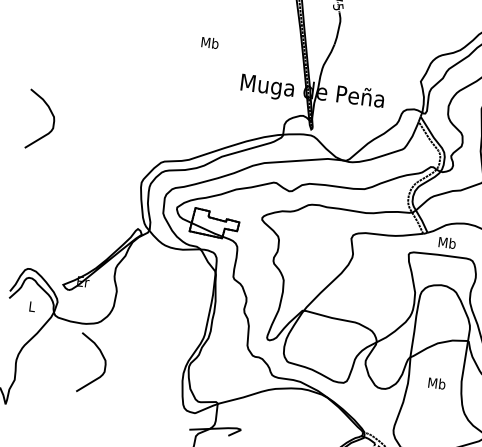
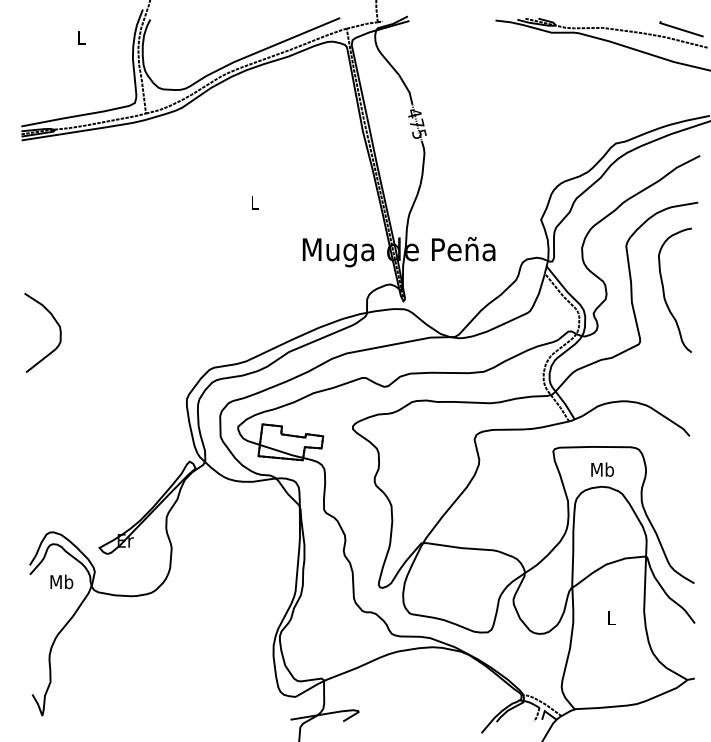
text: (209, 42) -> (254, 202), Mb -> L
text: (447, 242) -> (602, 469), moved
text: (31, 306) -> (61, 581), L -> Mb
curve: (102, 357) -> (163, 637), removed
text: (436, 383) -> (611, 617), Mb -> L

